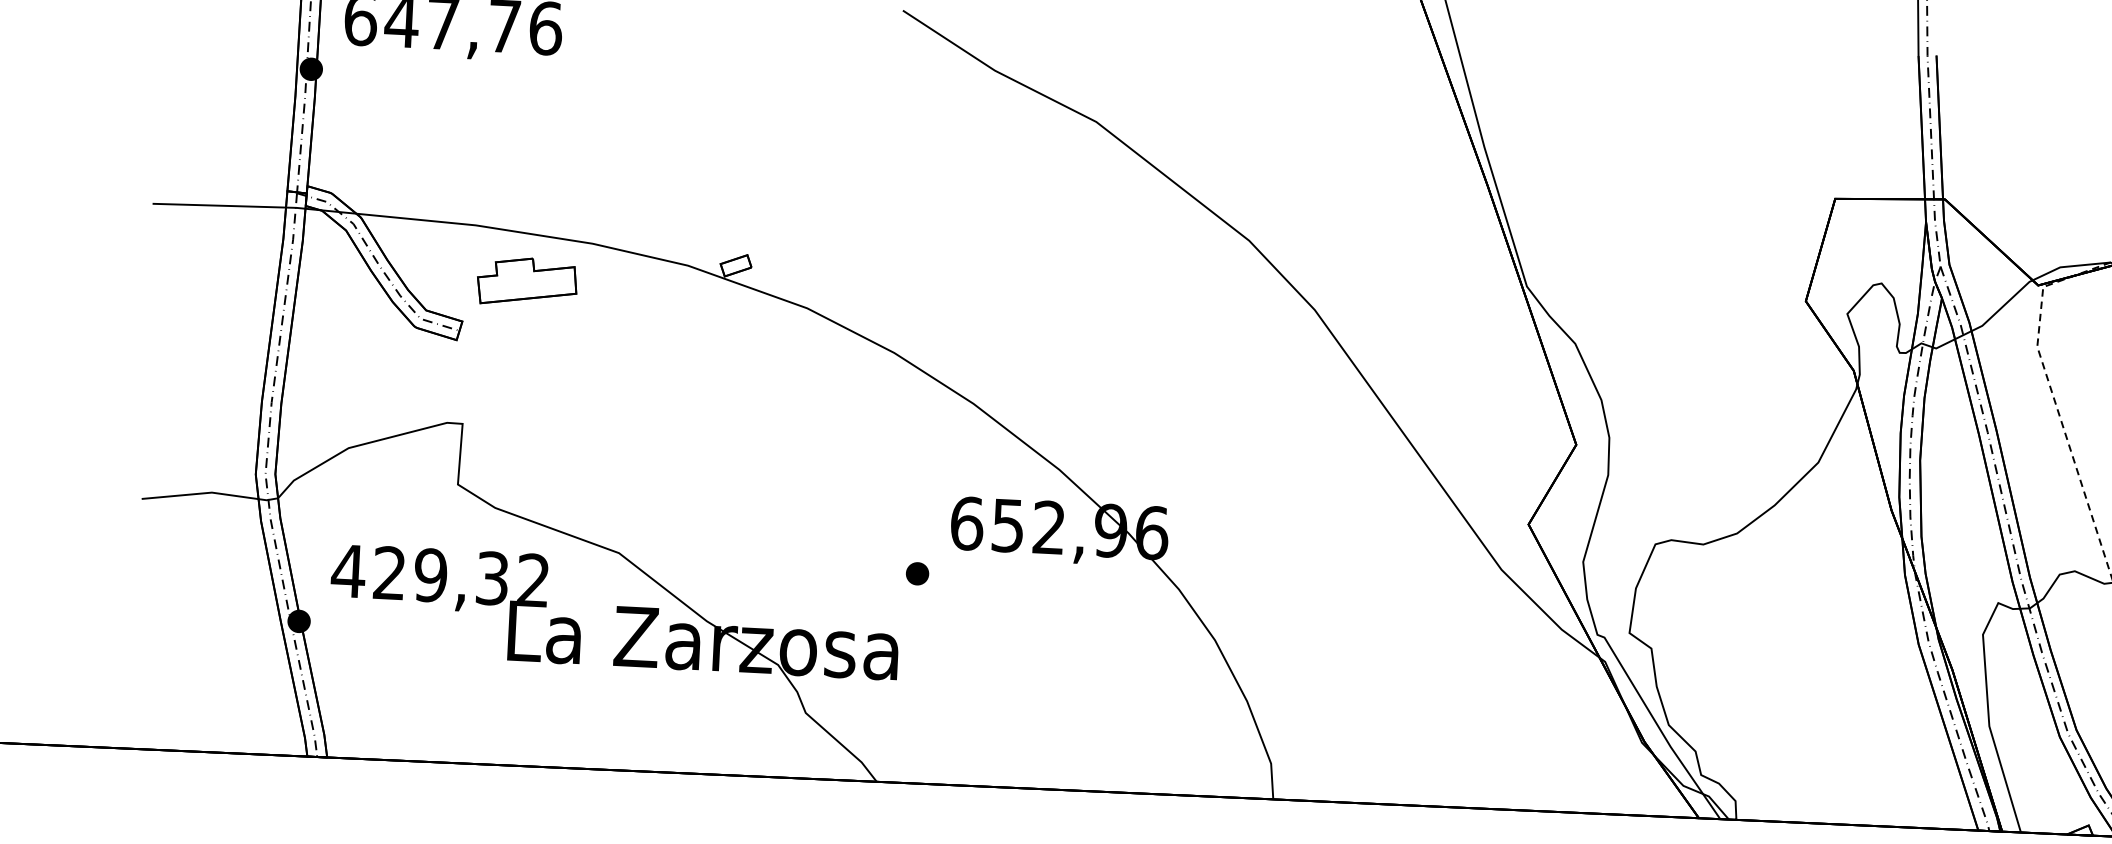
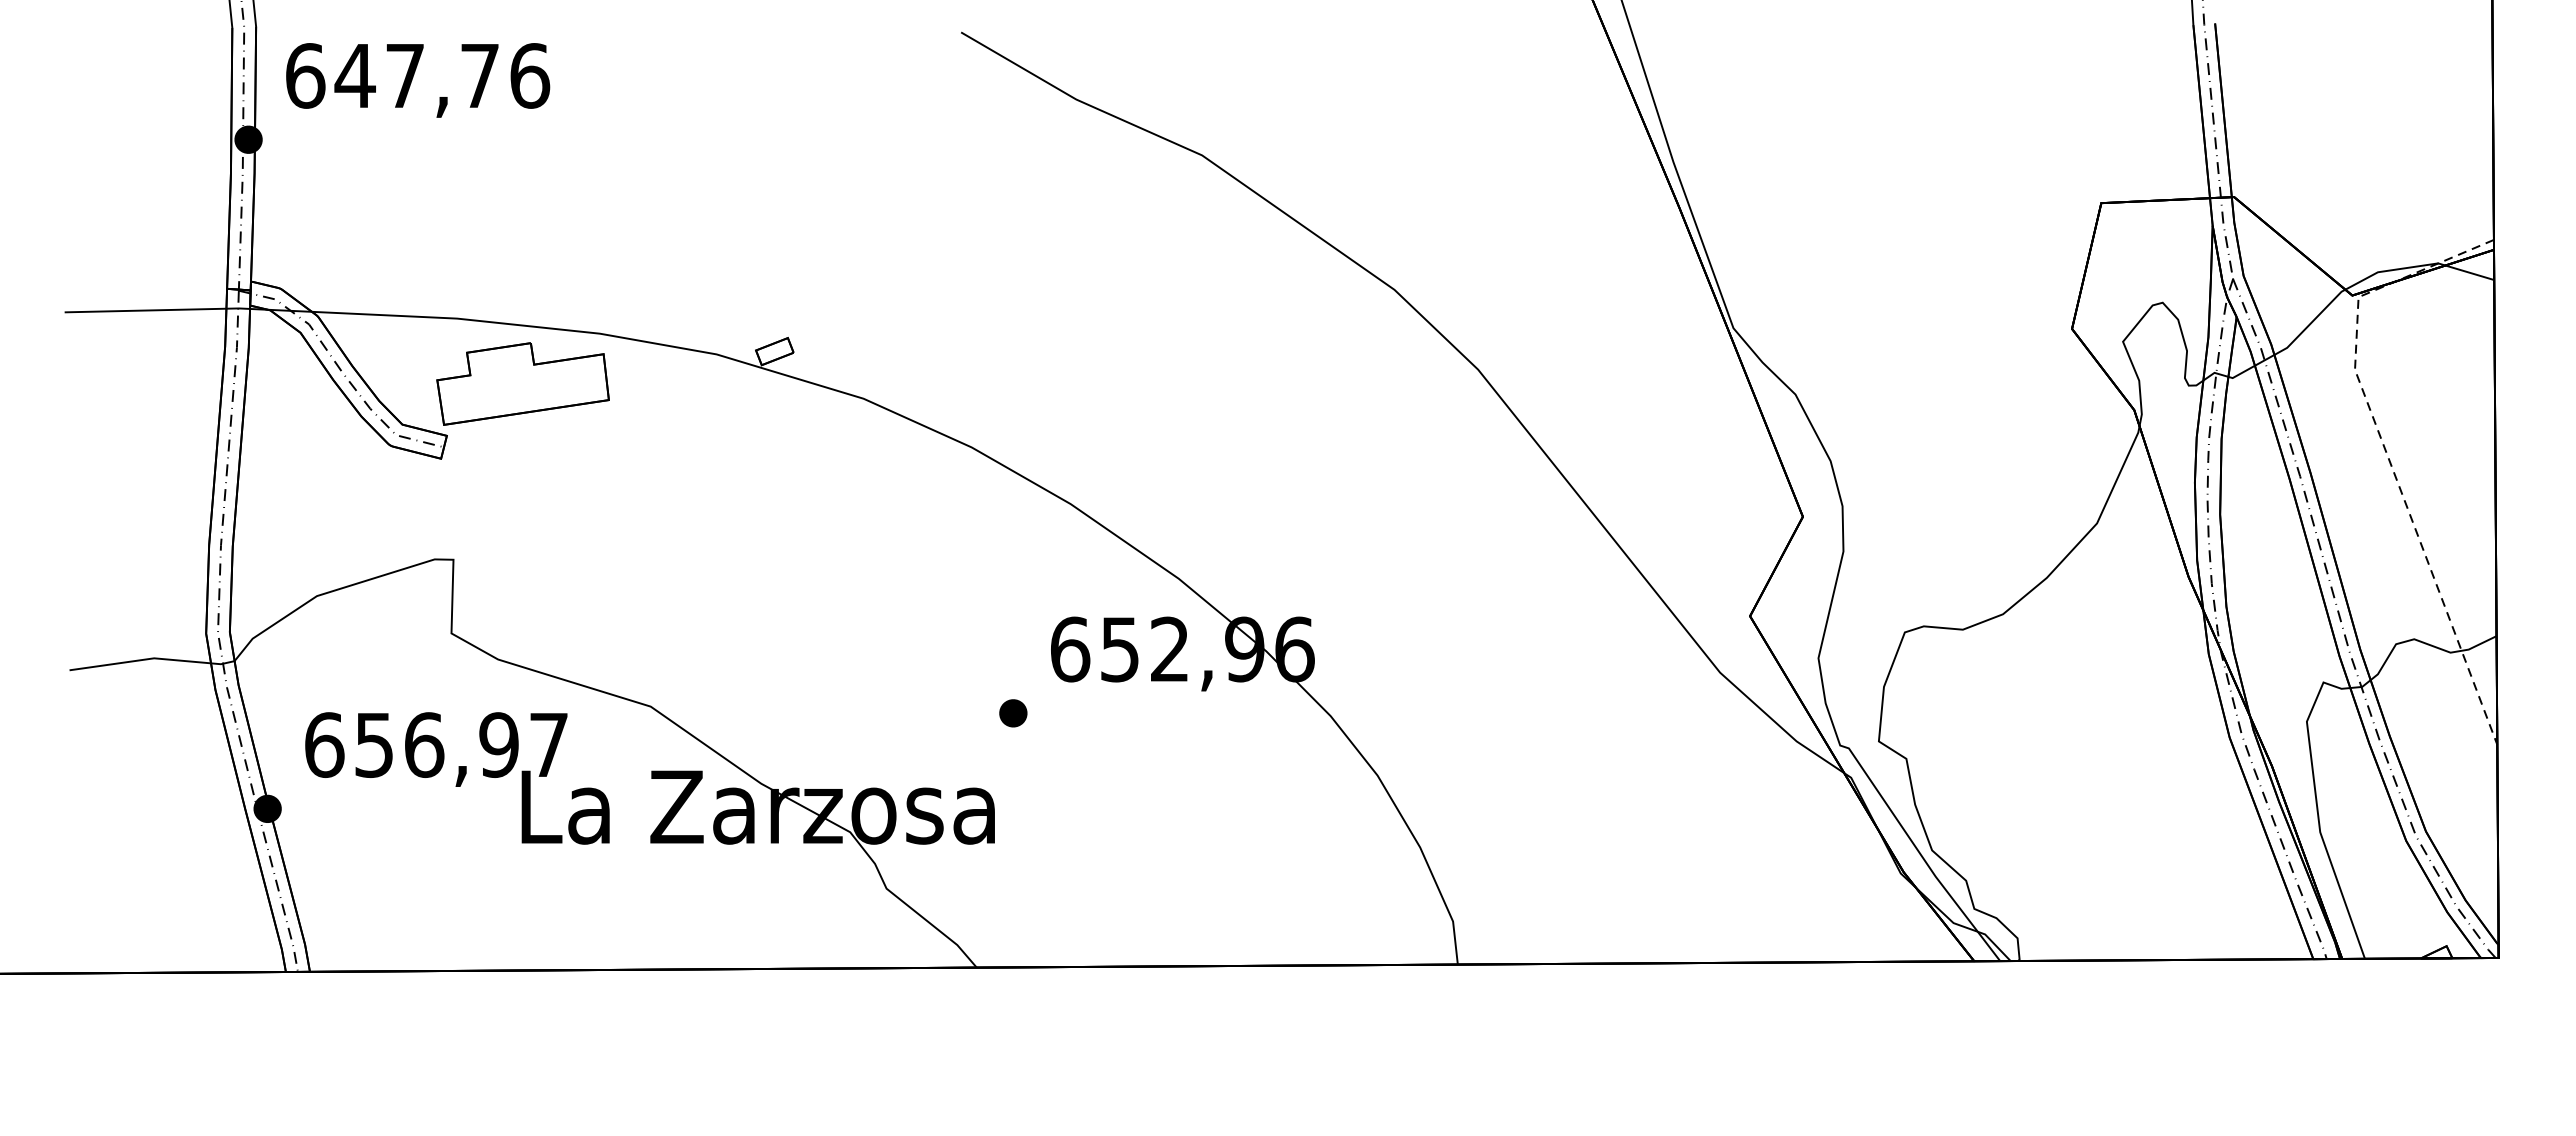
part: (526, 281) -> (522, 383), size x1.43
text: (440, 575) -> (435, 744), 429,32 -> 656,97

